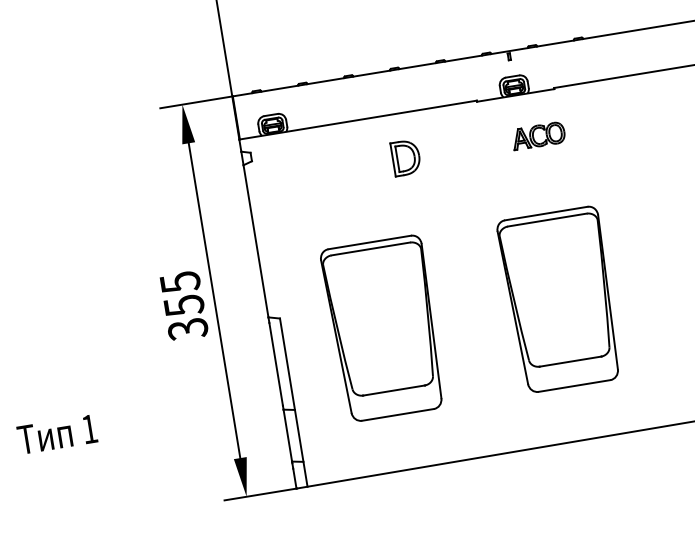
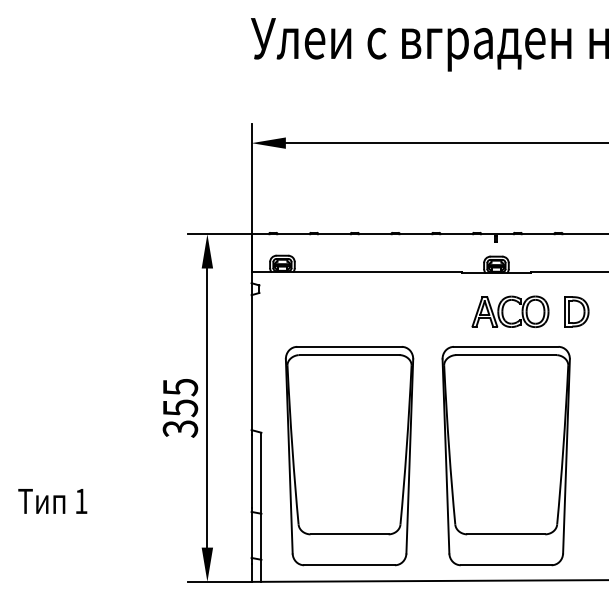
part: (538, 135) -> (510, 311), size x1.67
part: (405, 157) -> (576, 311), moved
part: (559, 300) -> (505, 456), size x1.43
part: (383, 329) -> (349, 456), size x1.43

